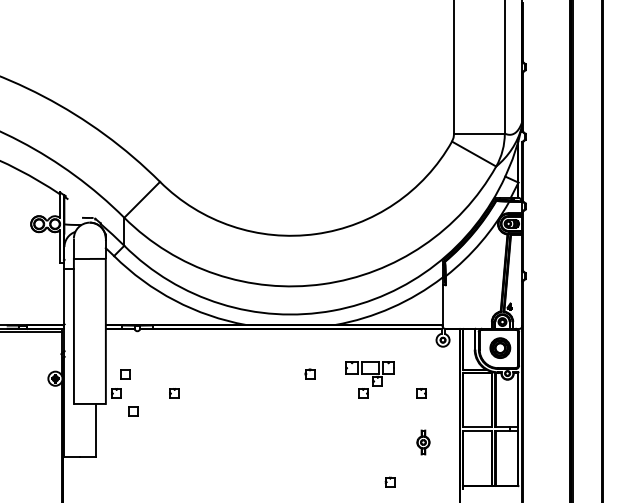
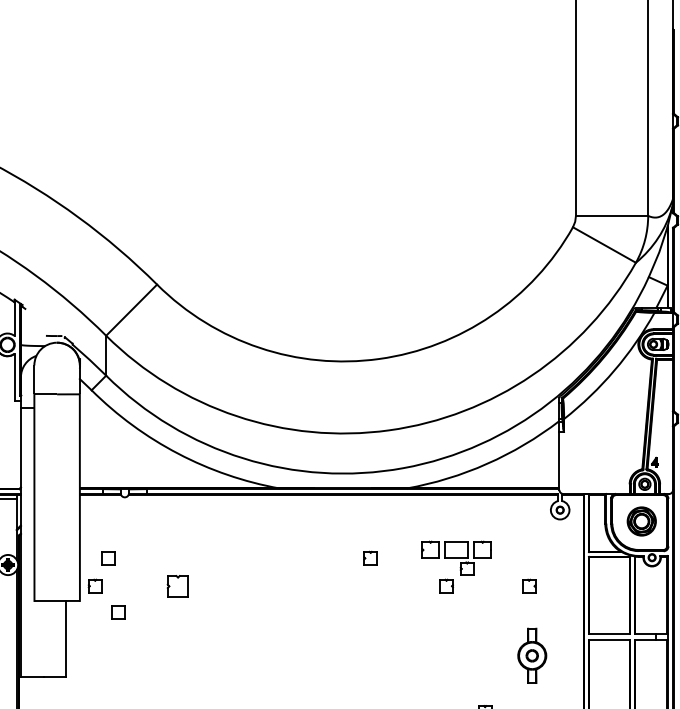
part: (174, 393) -> (177, 586), size x1.6
part: (423, 442) -> (532, 655), size x1.6

